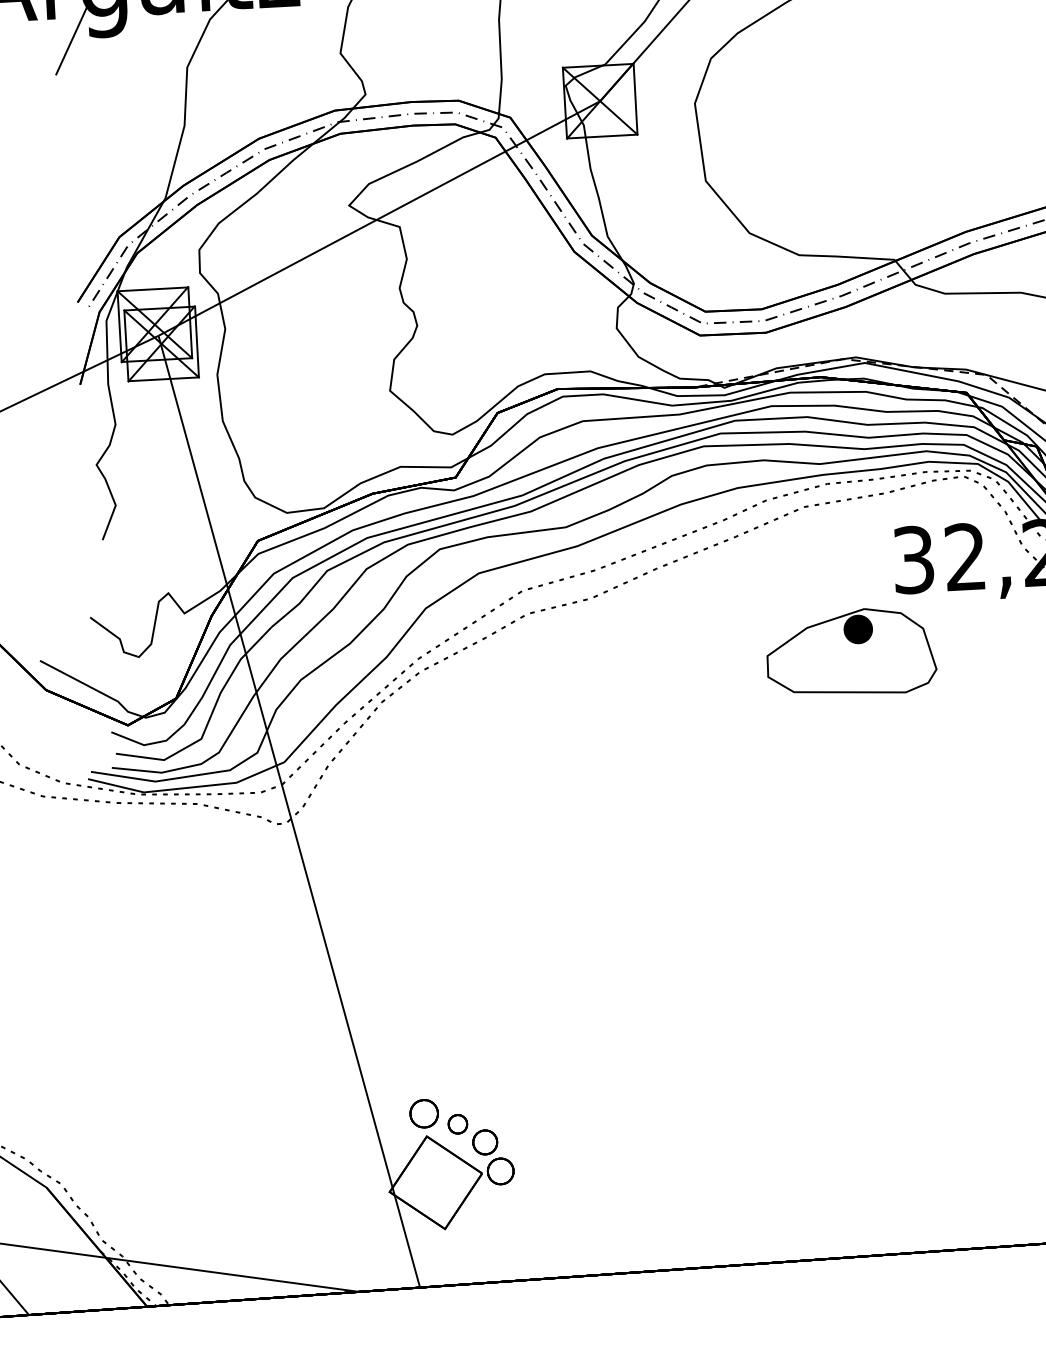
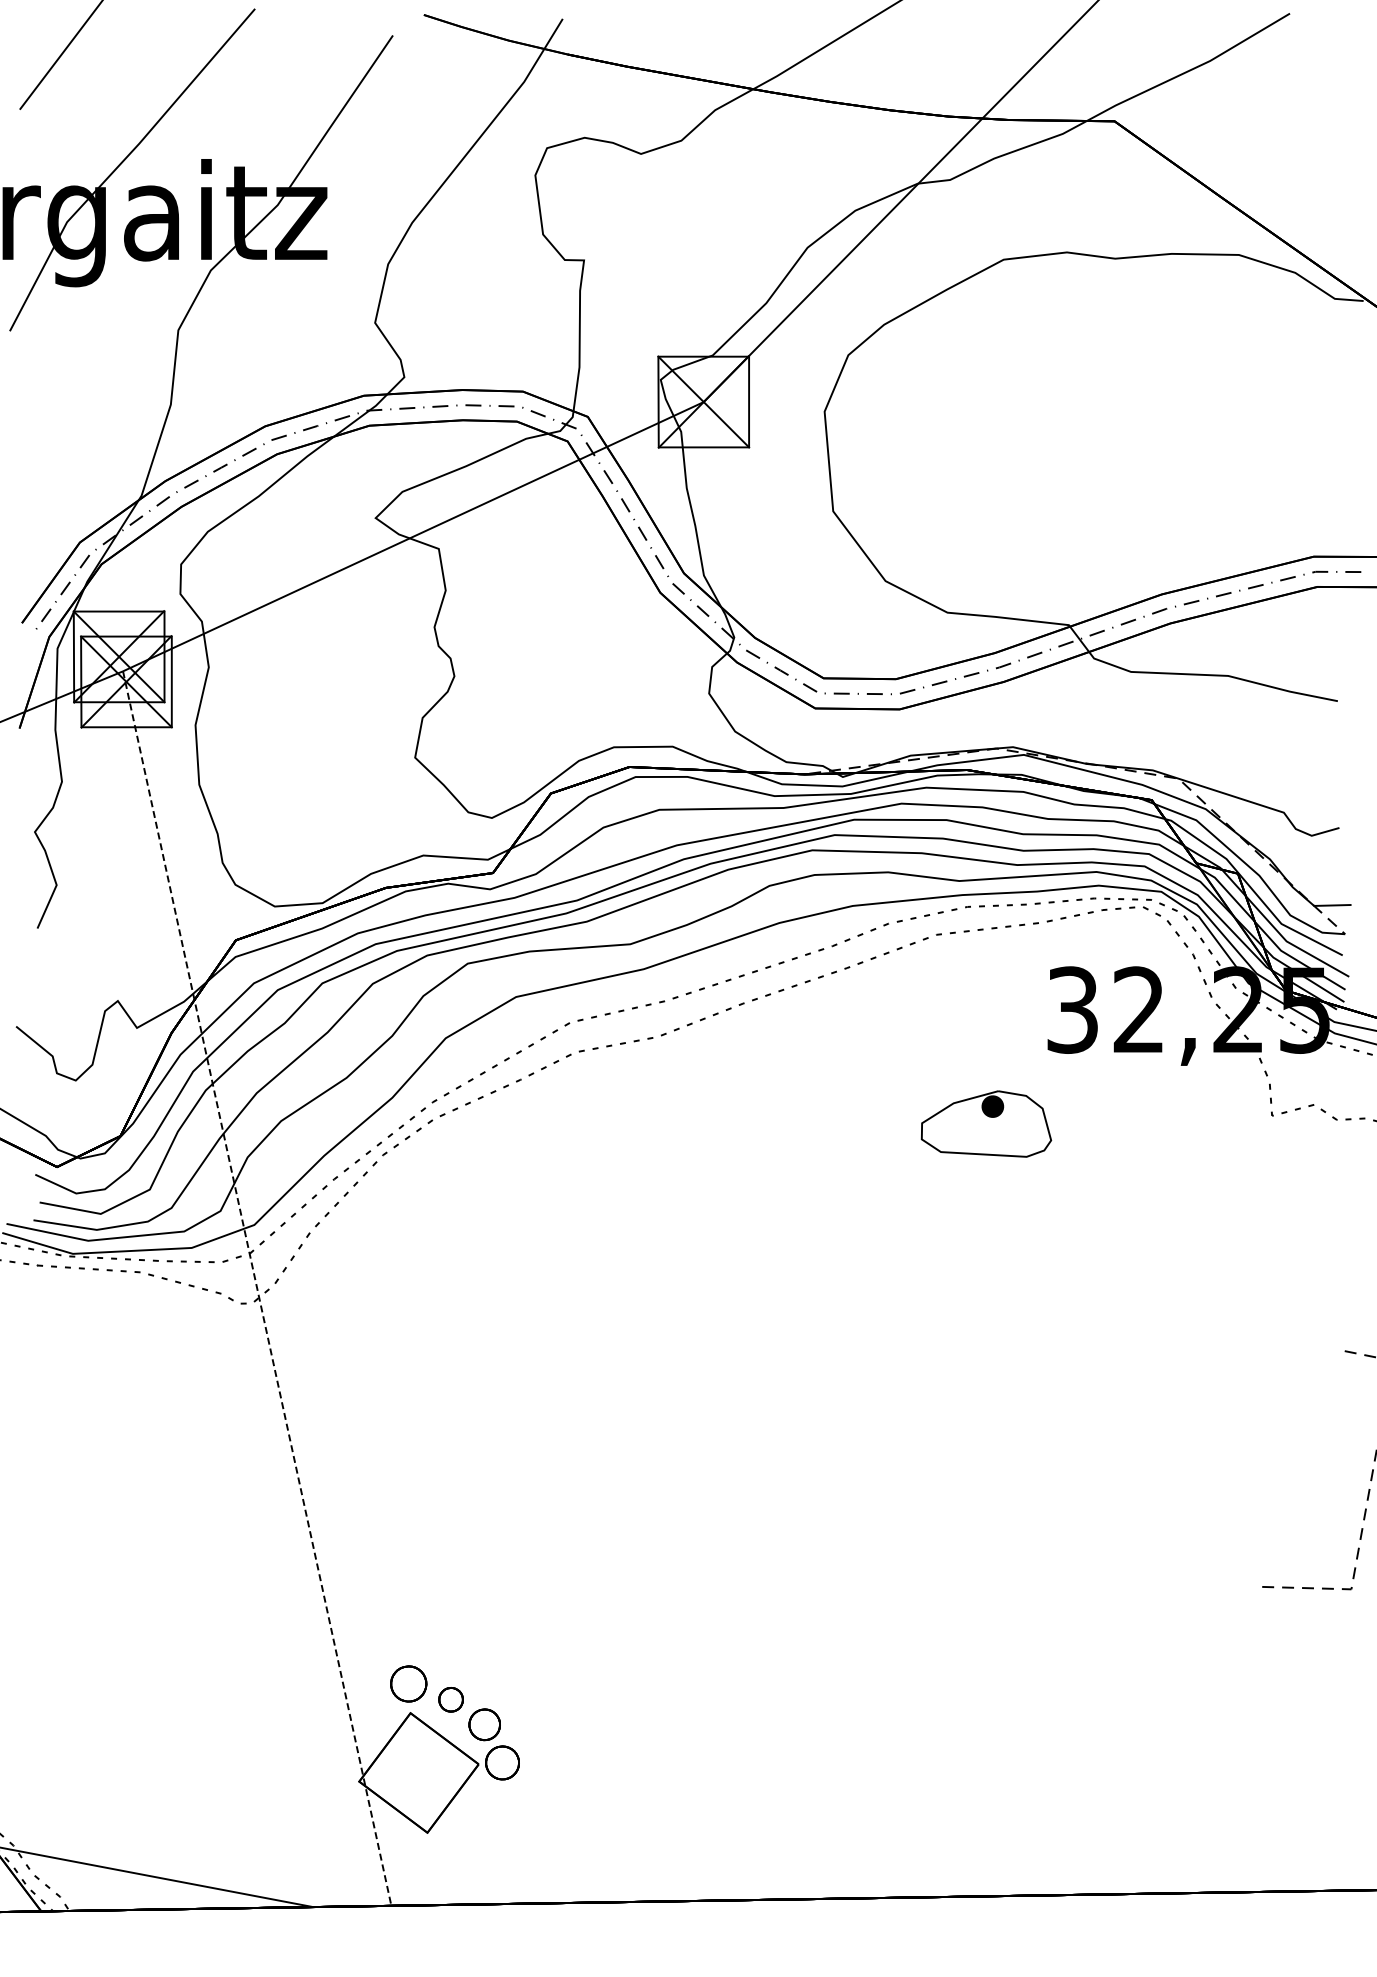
part: (851, 652) -> (986, 1123), size x0.6
line: (289, 811) -> (257, 1288), solid -> dashed

